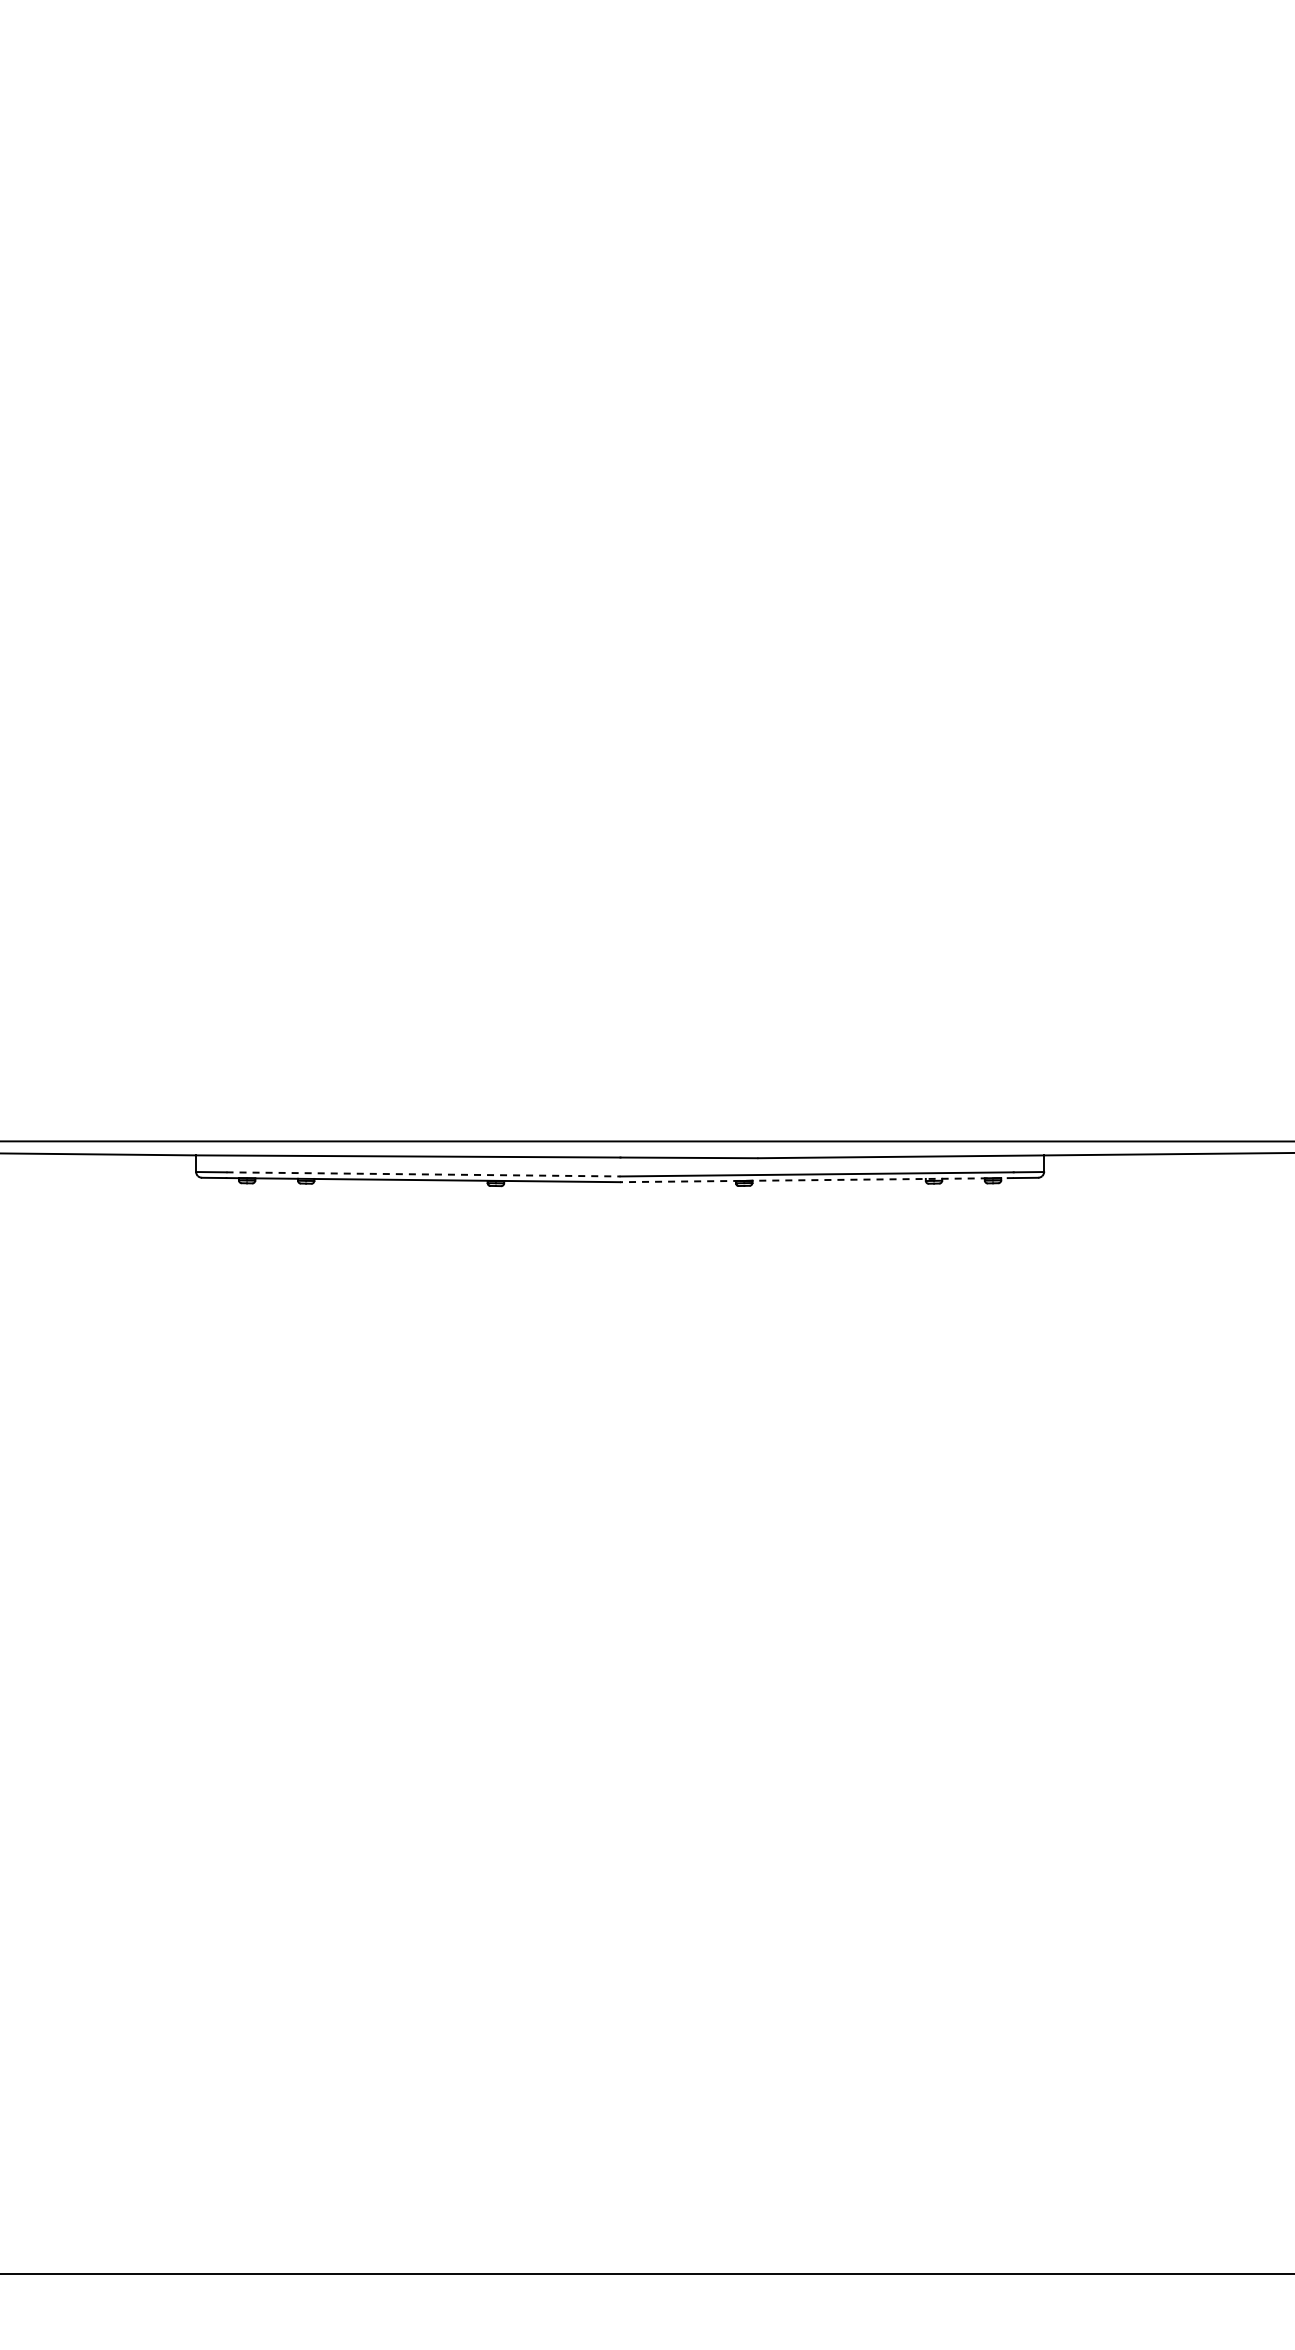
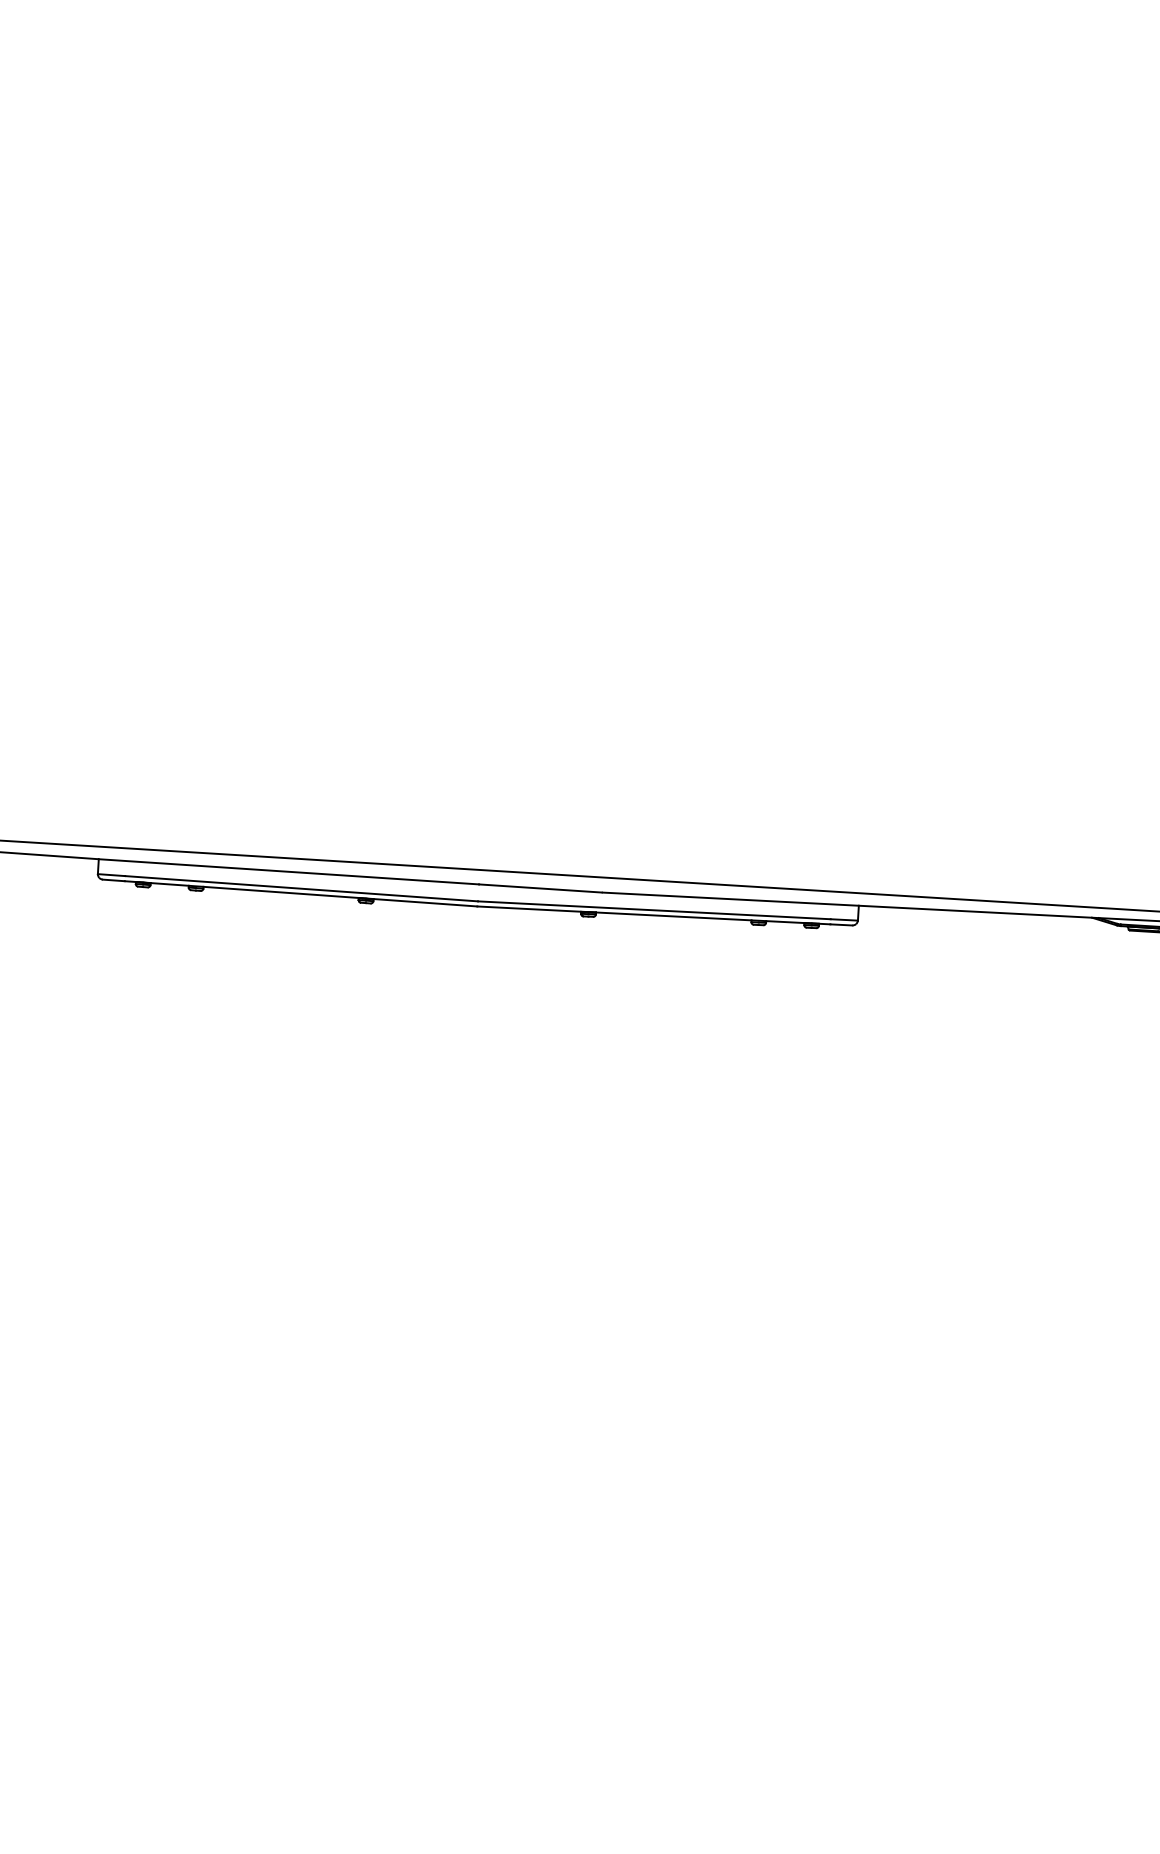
line: (423, 1174) -> (301, 888), dashed -> solid
line: (816, 1180) -> (653, 915), dashed -> solid

